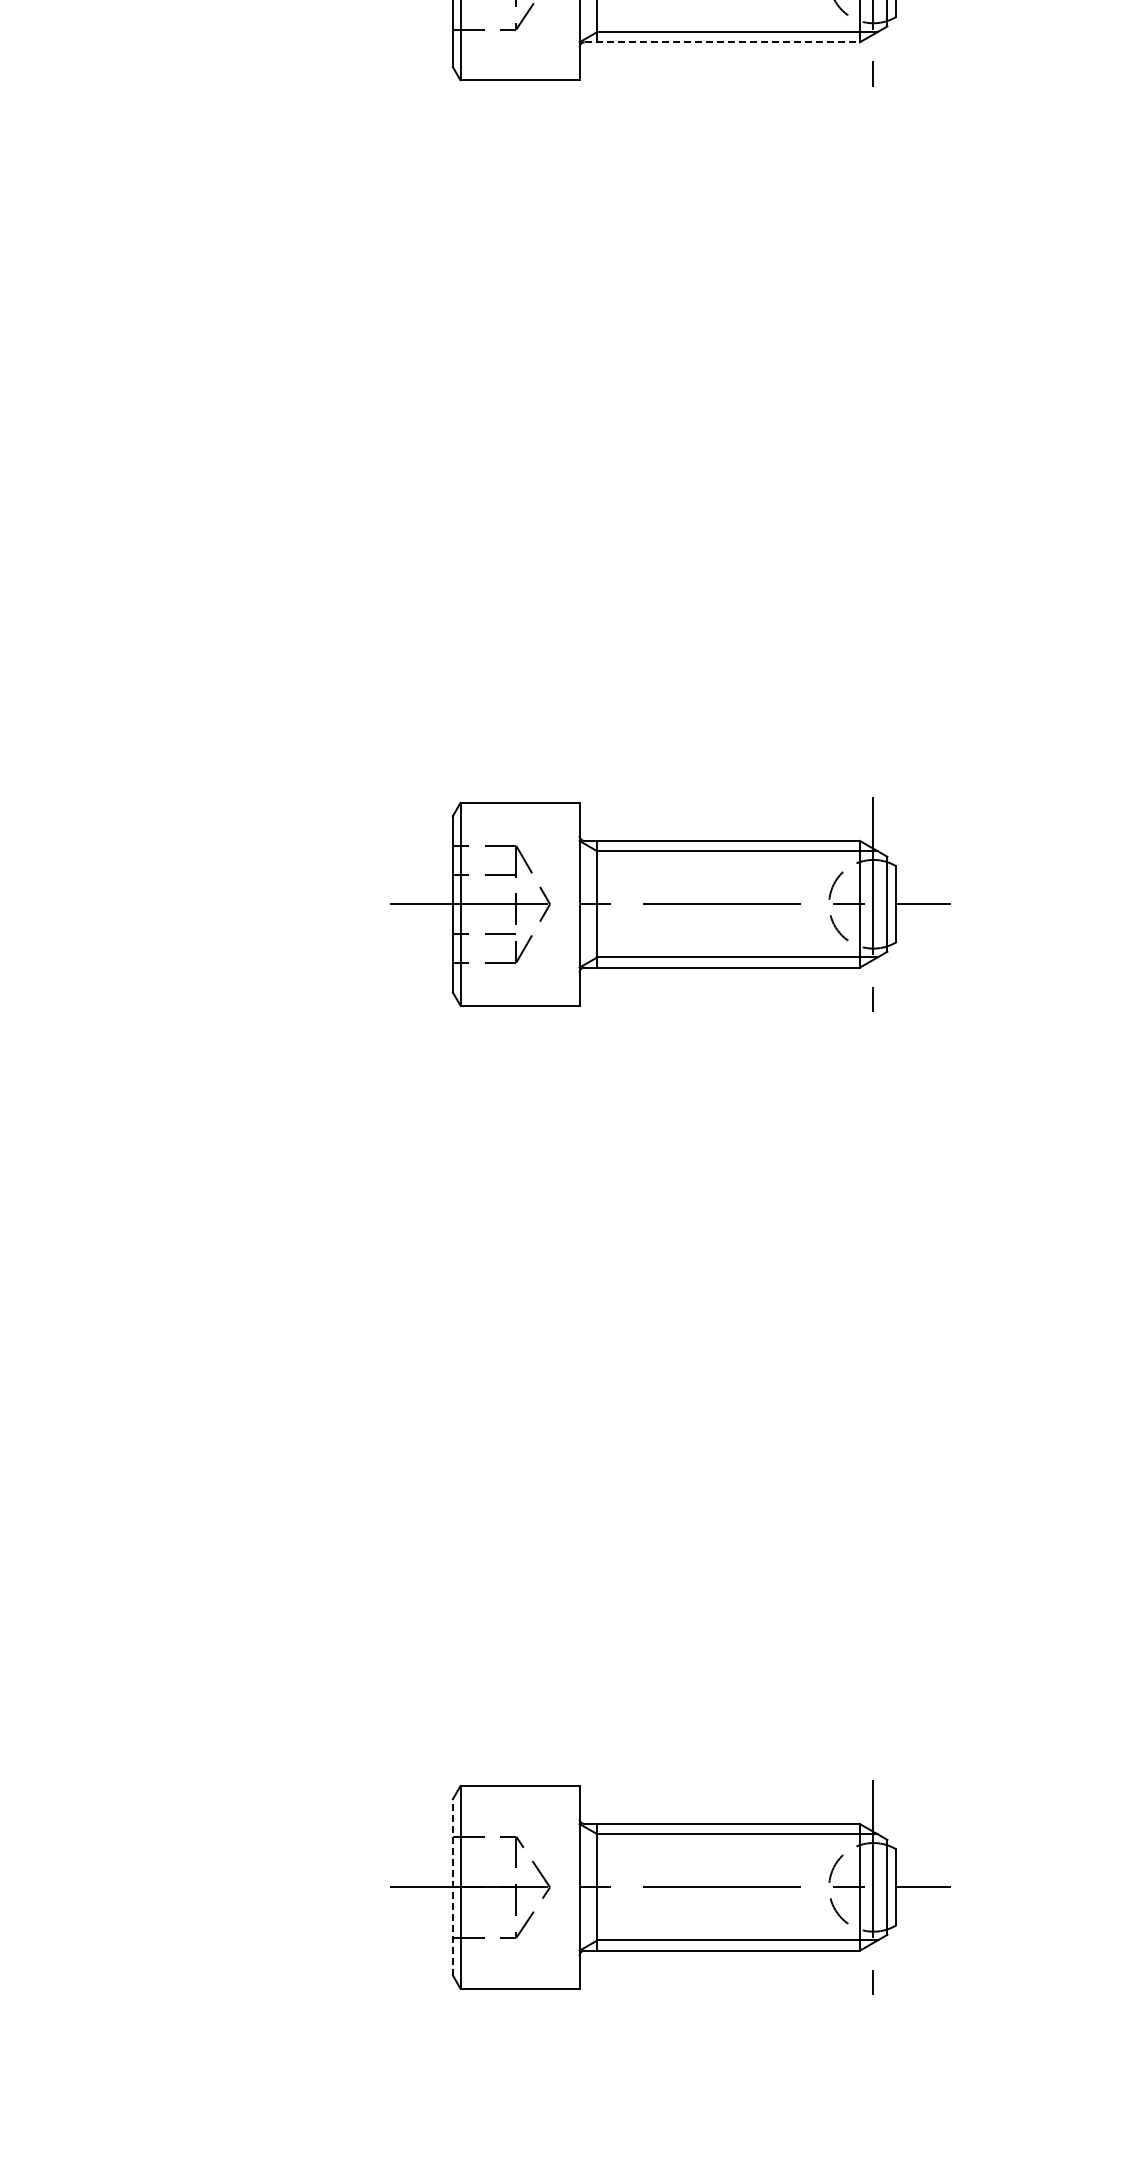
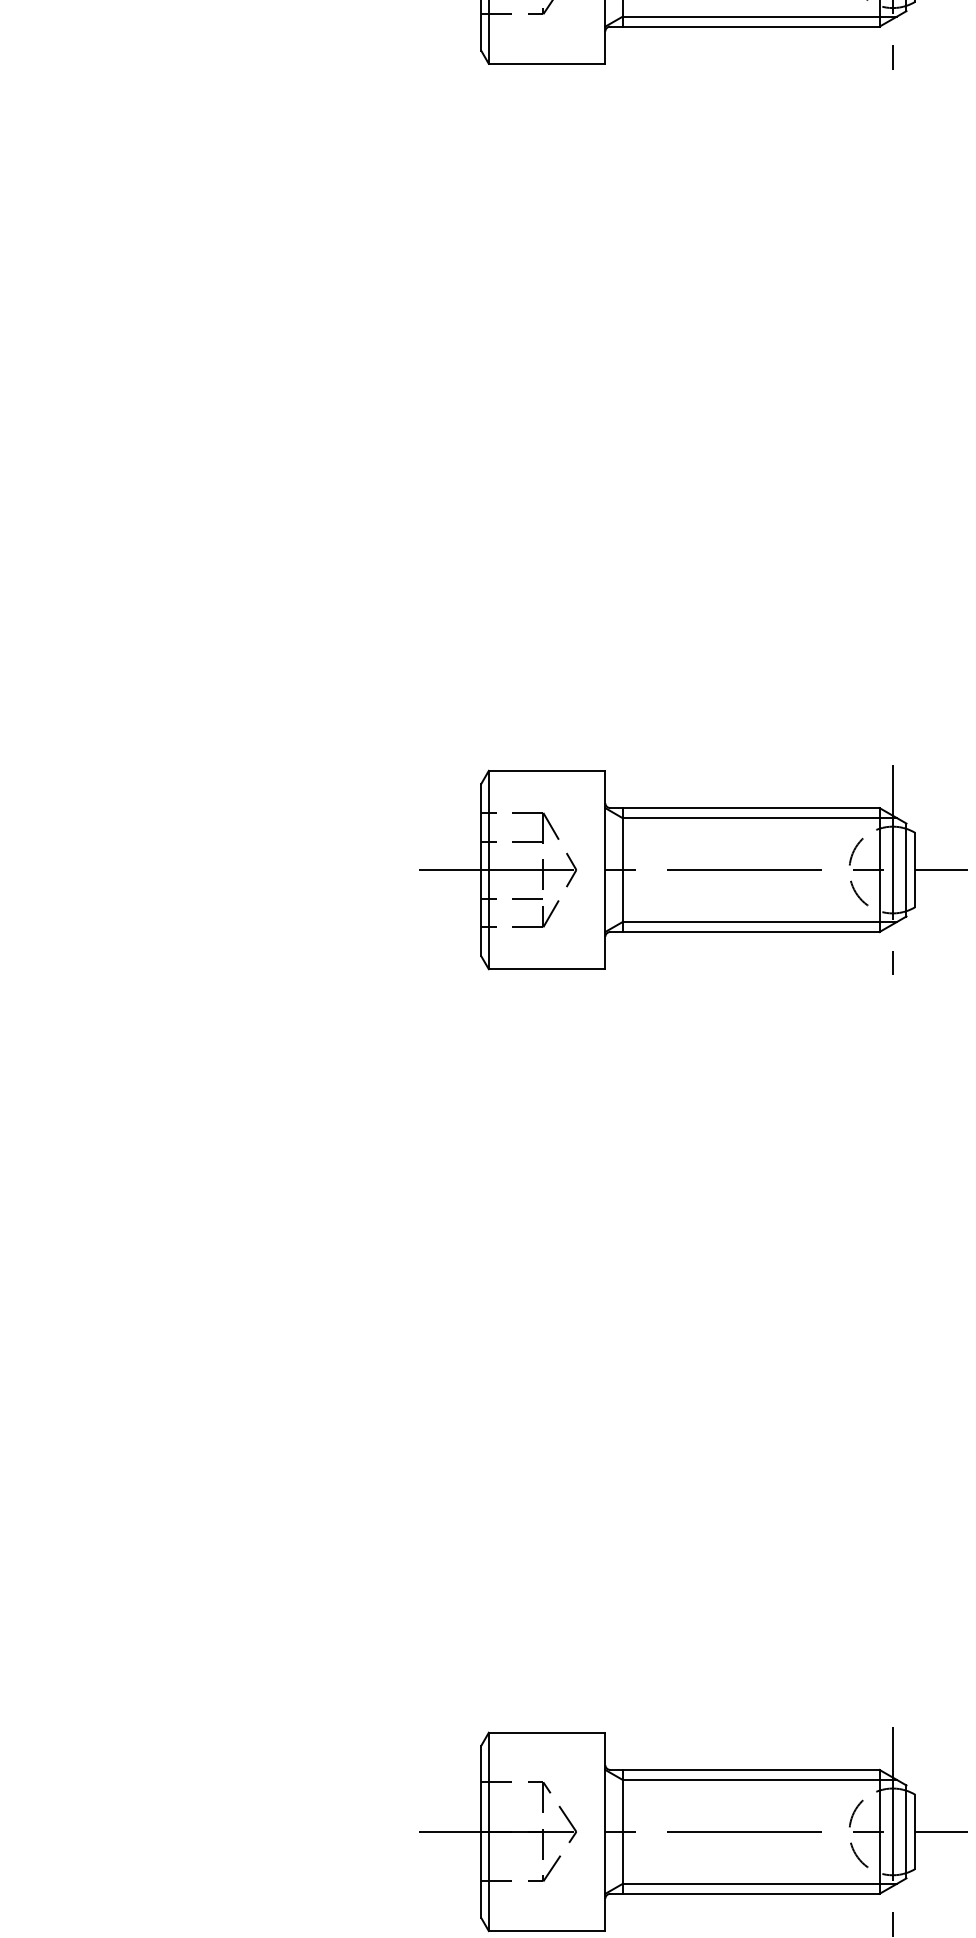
line: (722, 42) -> (745, 26), dashed -> solid
line: (452, 1886) -> (480, 1831), dashed -> solid

